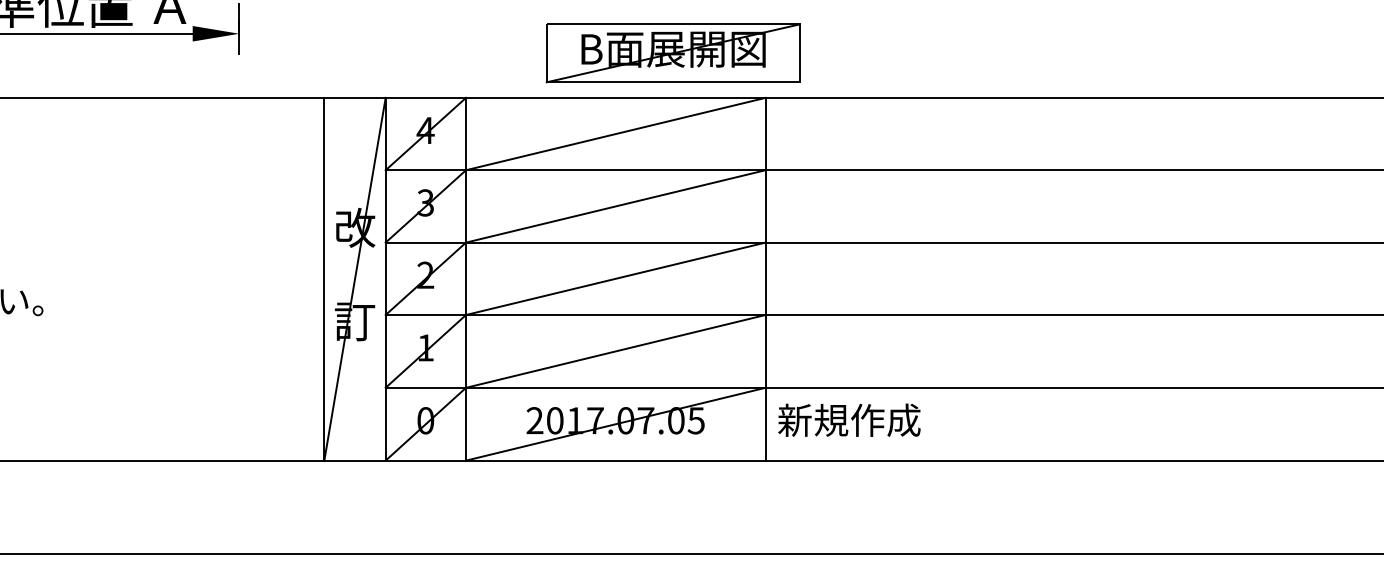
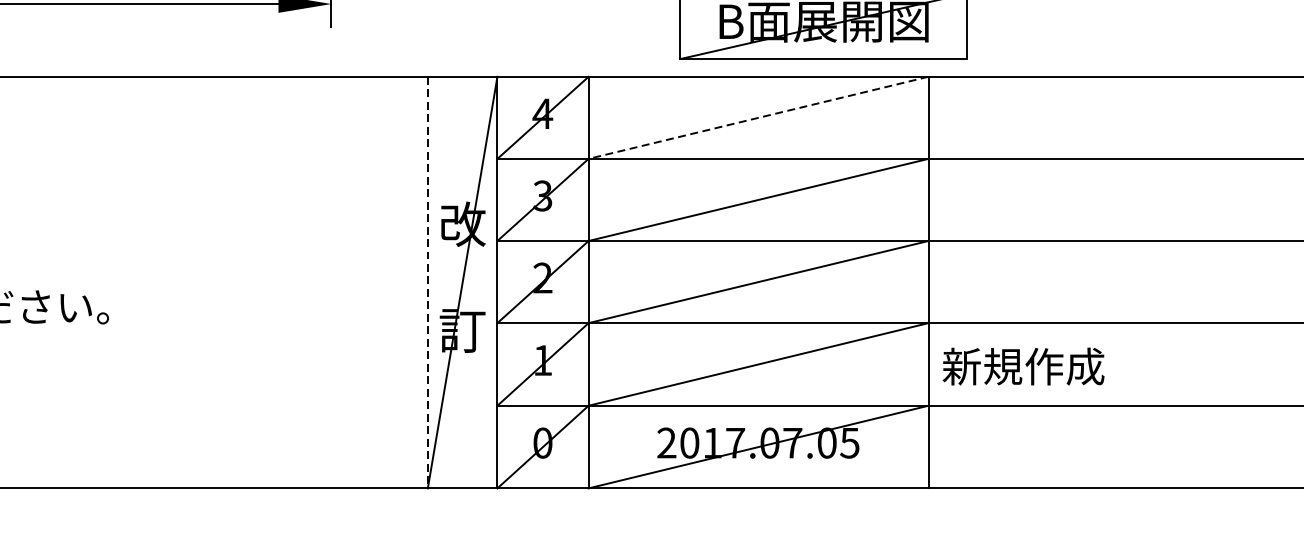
line: (615, 134) -> (758, 118), solid -> dashed
line: (324, 279) -> (428, 282), solid -> dashed
text: (849, 419) -> (1023, 365), moved

